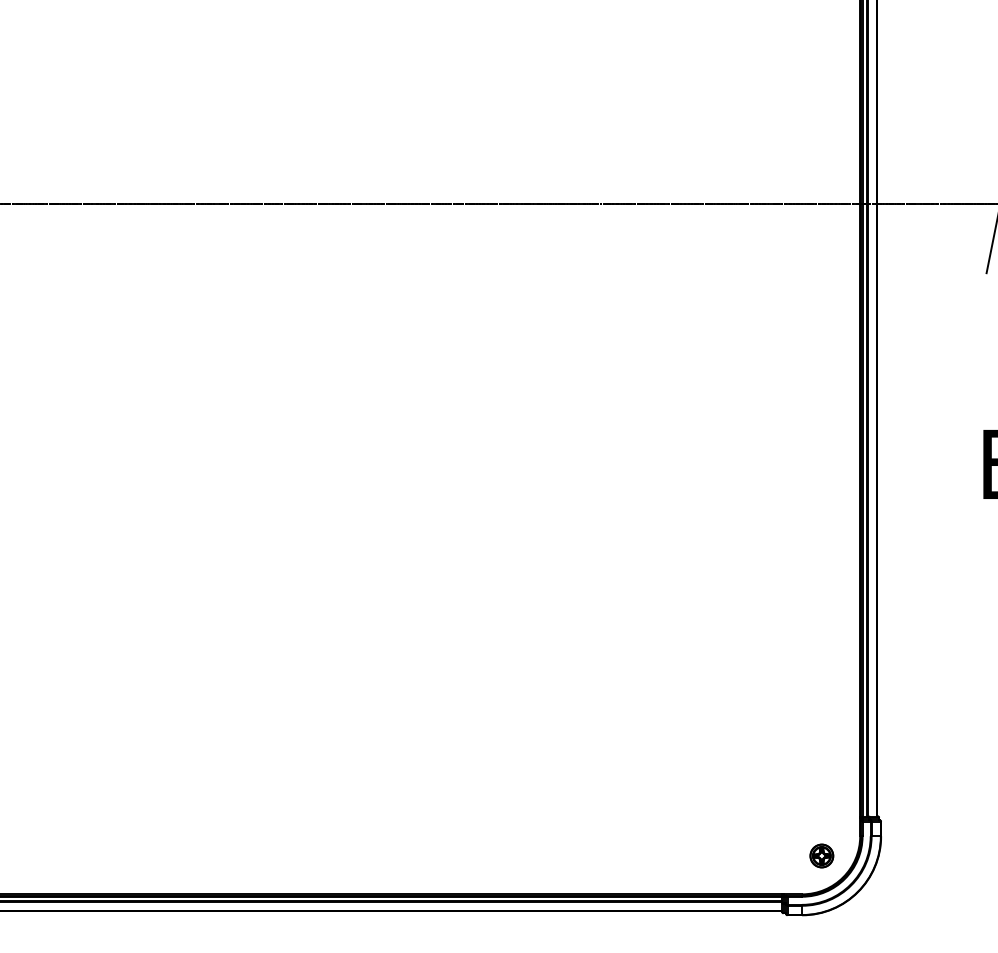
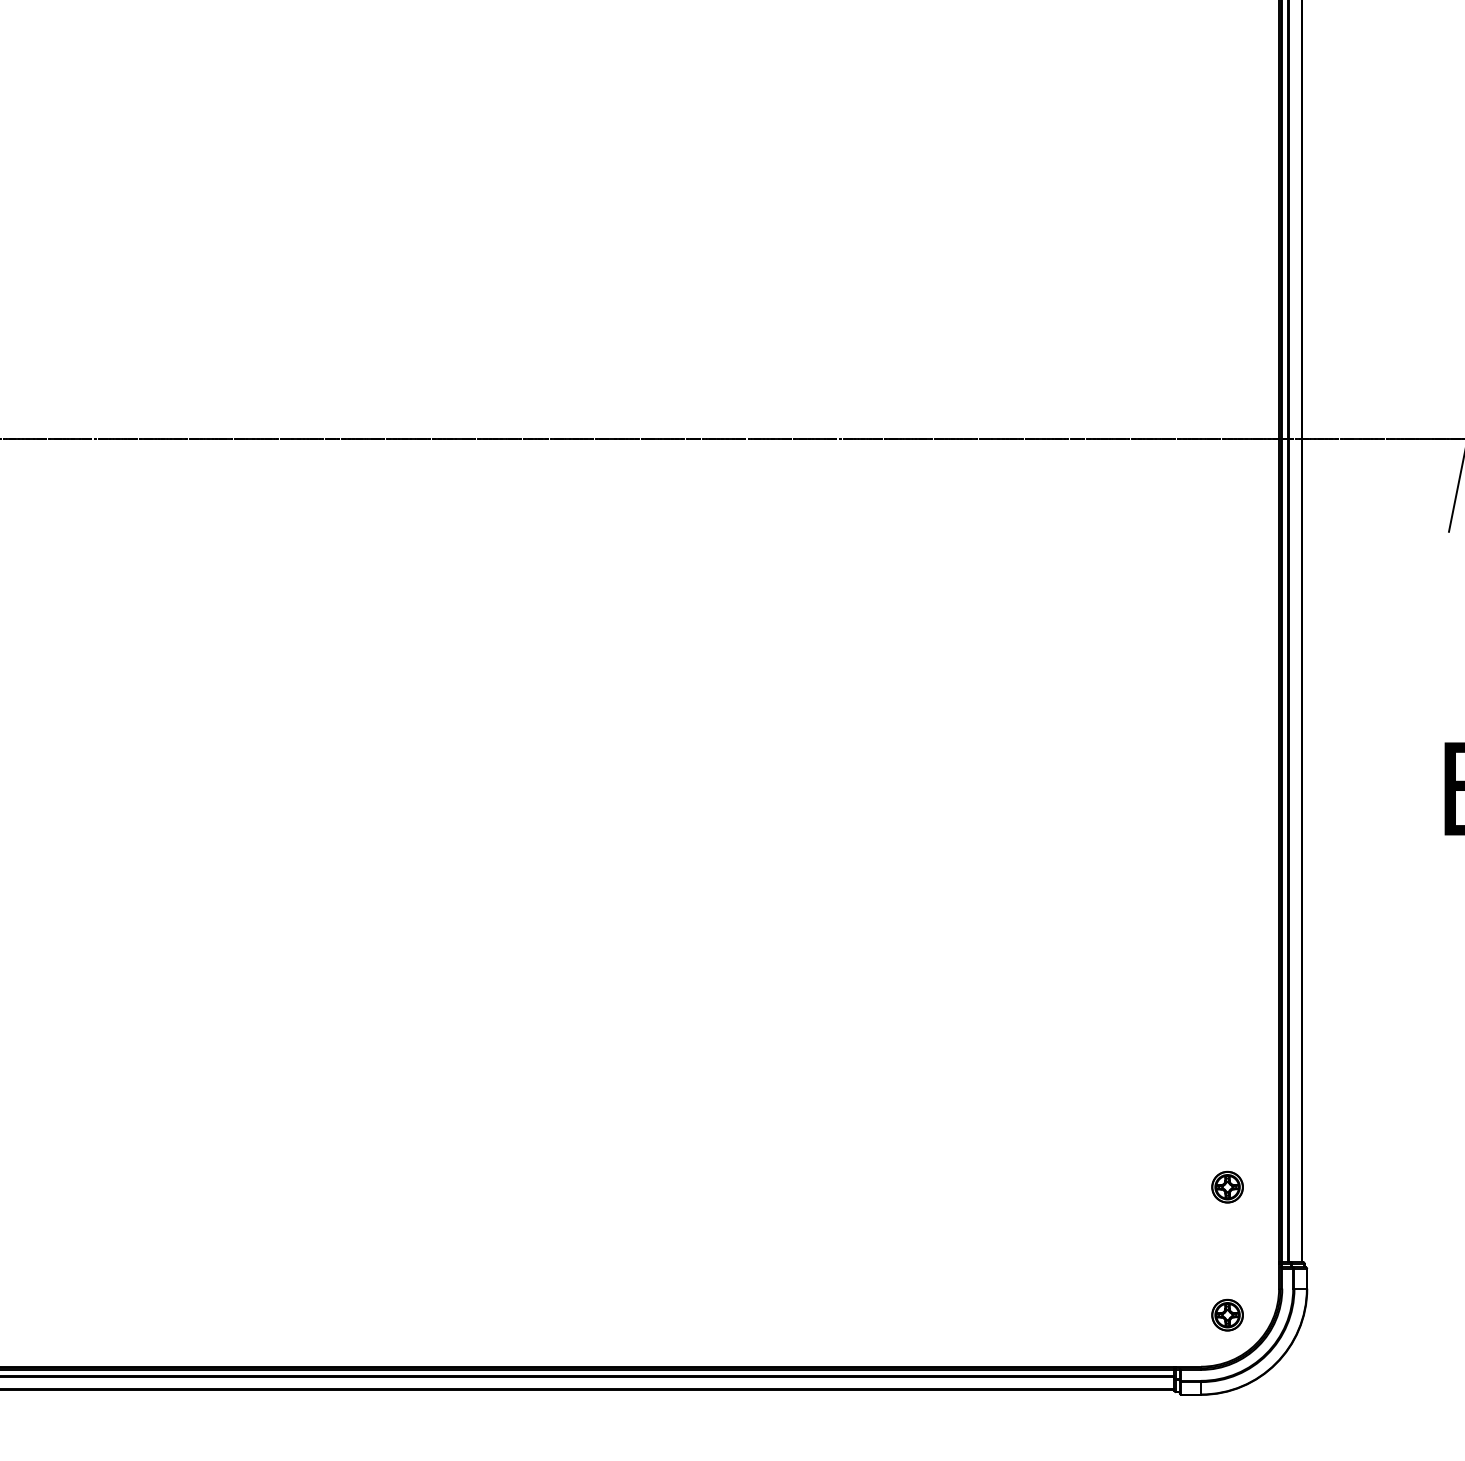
part: (821, 760) -> (1227, 1186), added

